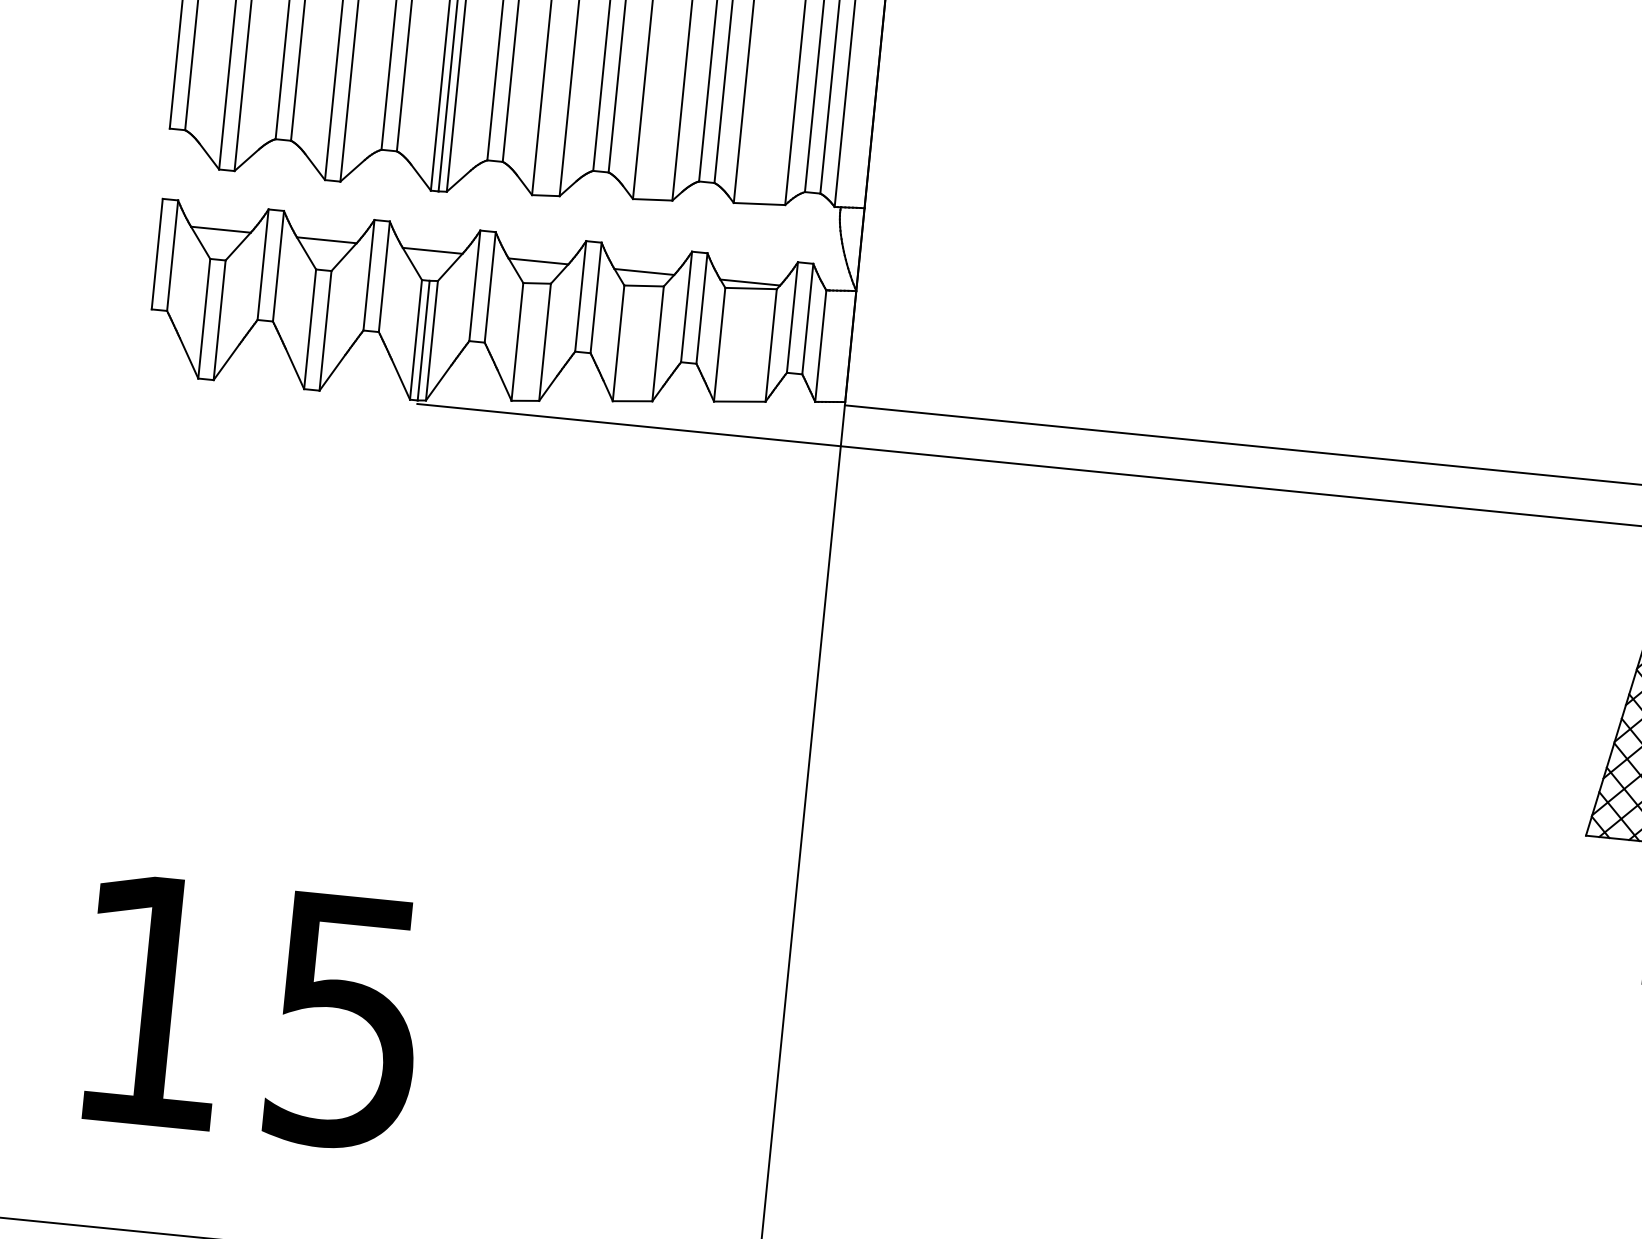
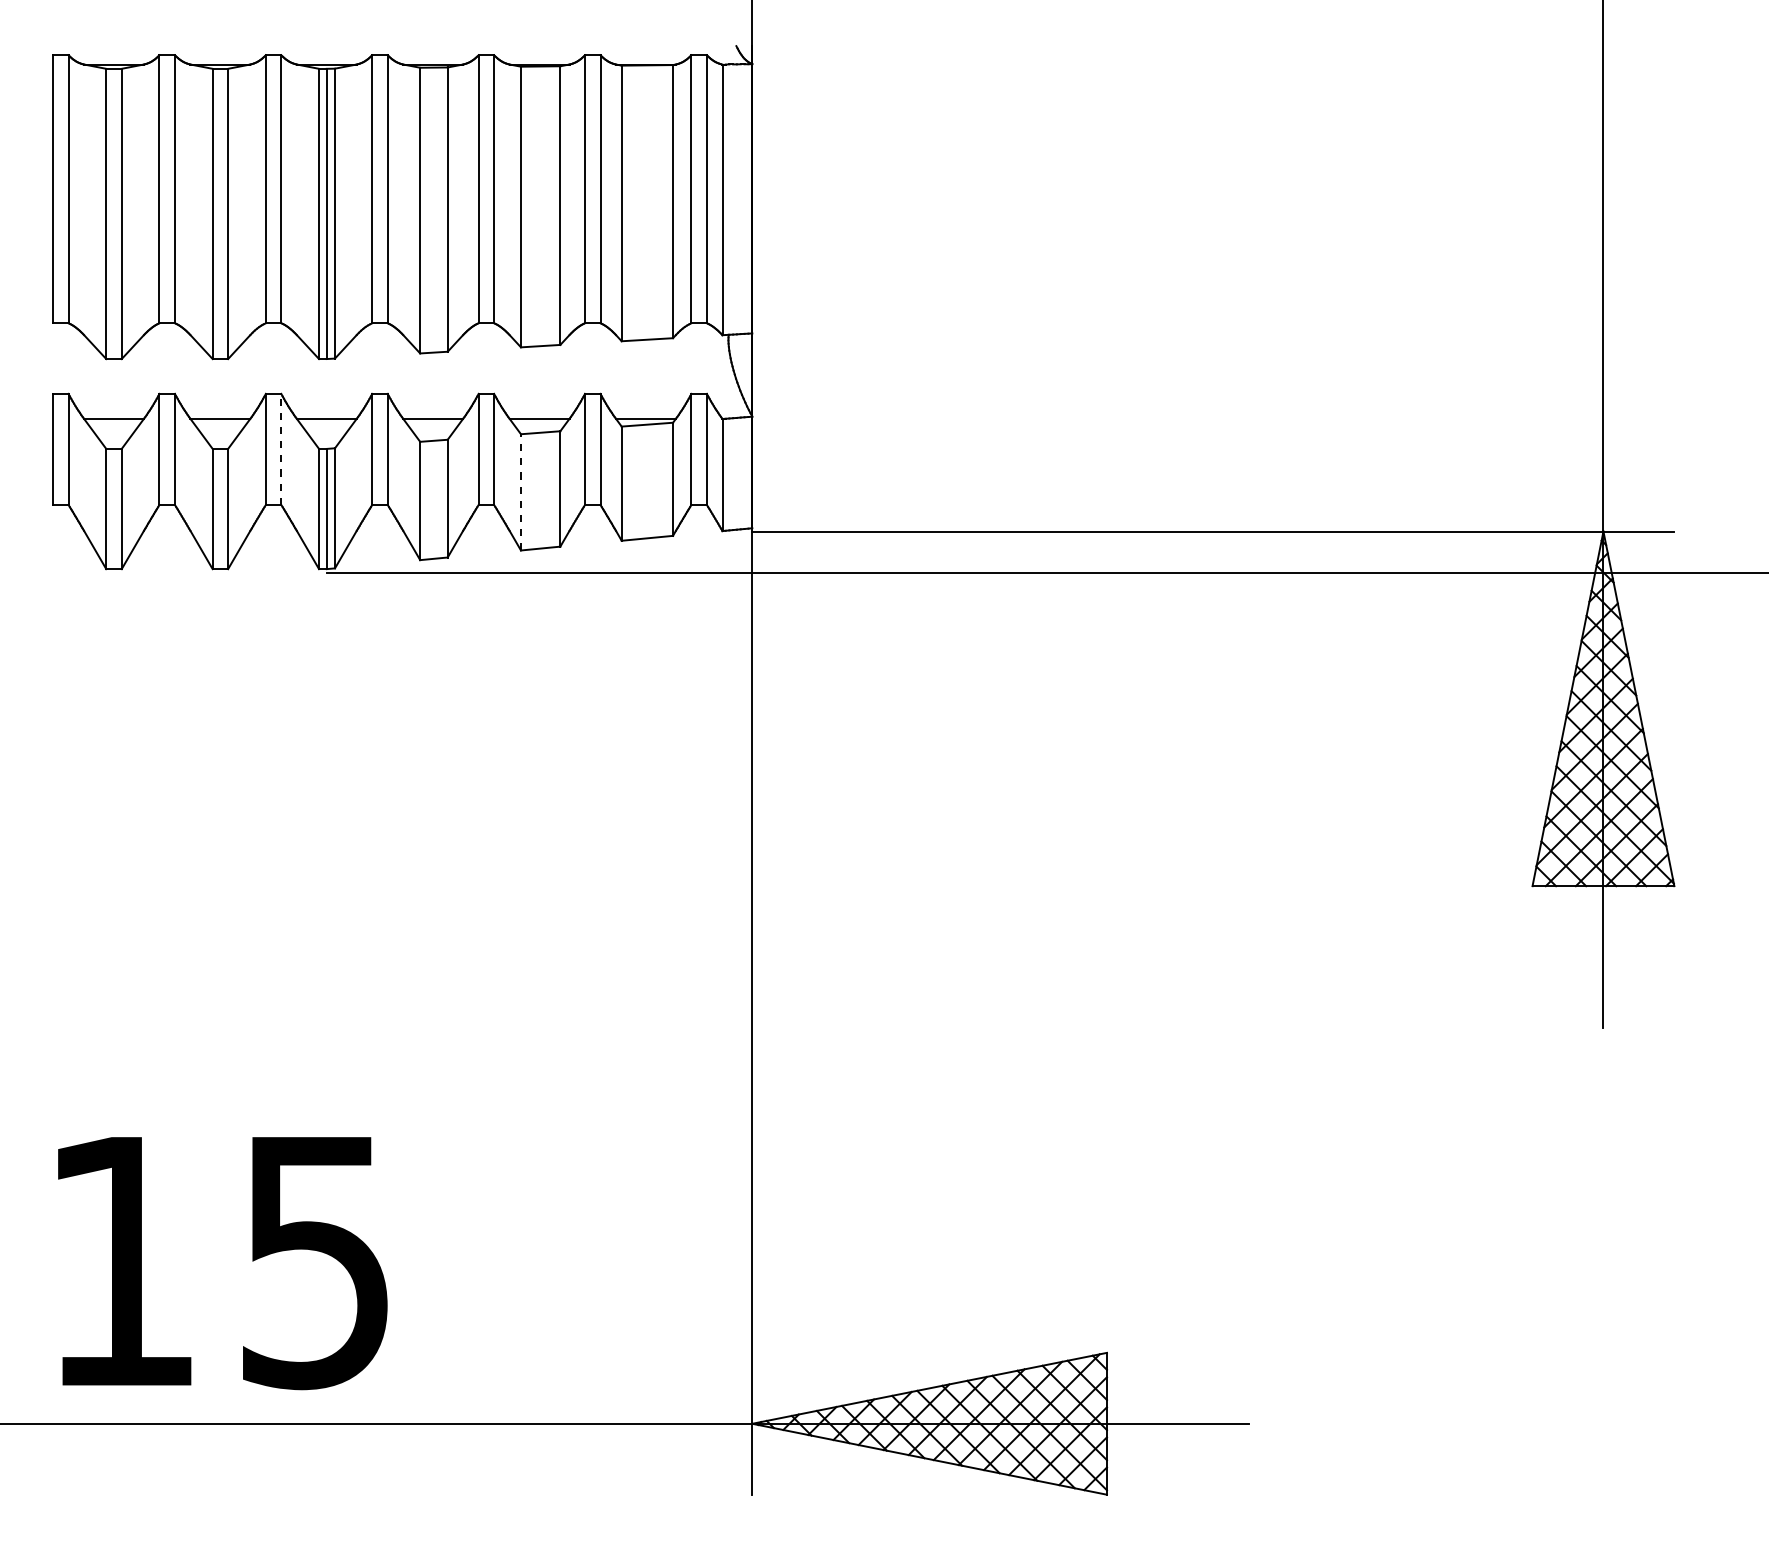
line: (384, 276) -> (281, 449), solid -> dashed
line: (618, 342) -> (520, 491), solid -> dashed
text: (252, 1013) -> (222, 1263), moved

